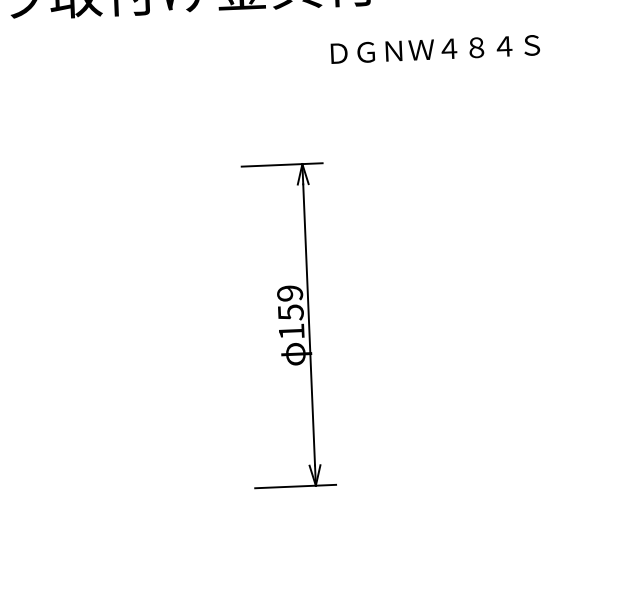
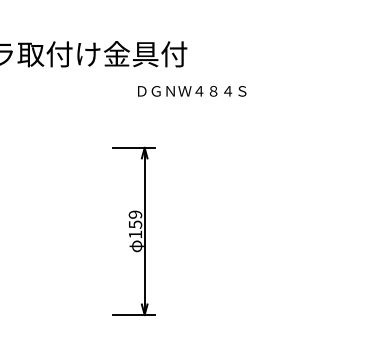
text: (436, 49) -> (192, 91), moved

